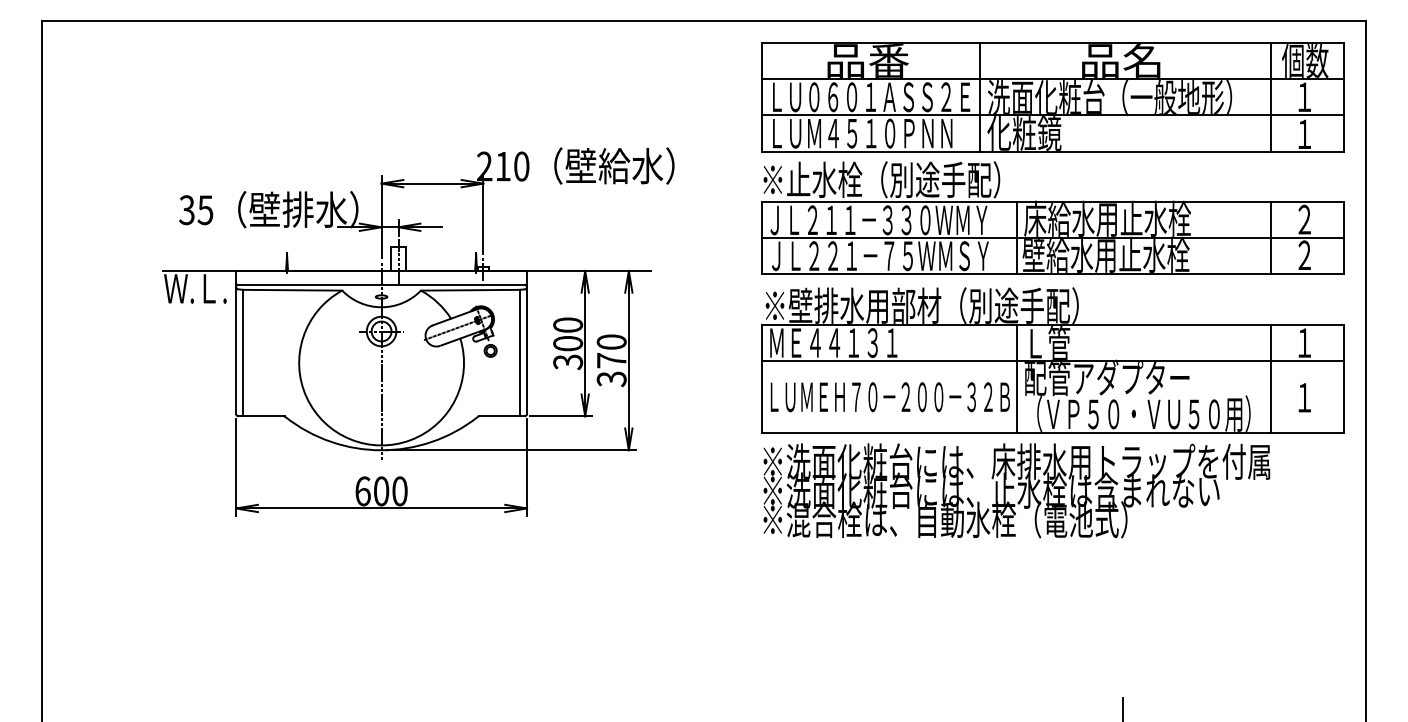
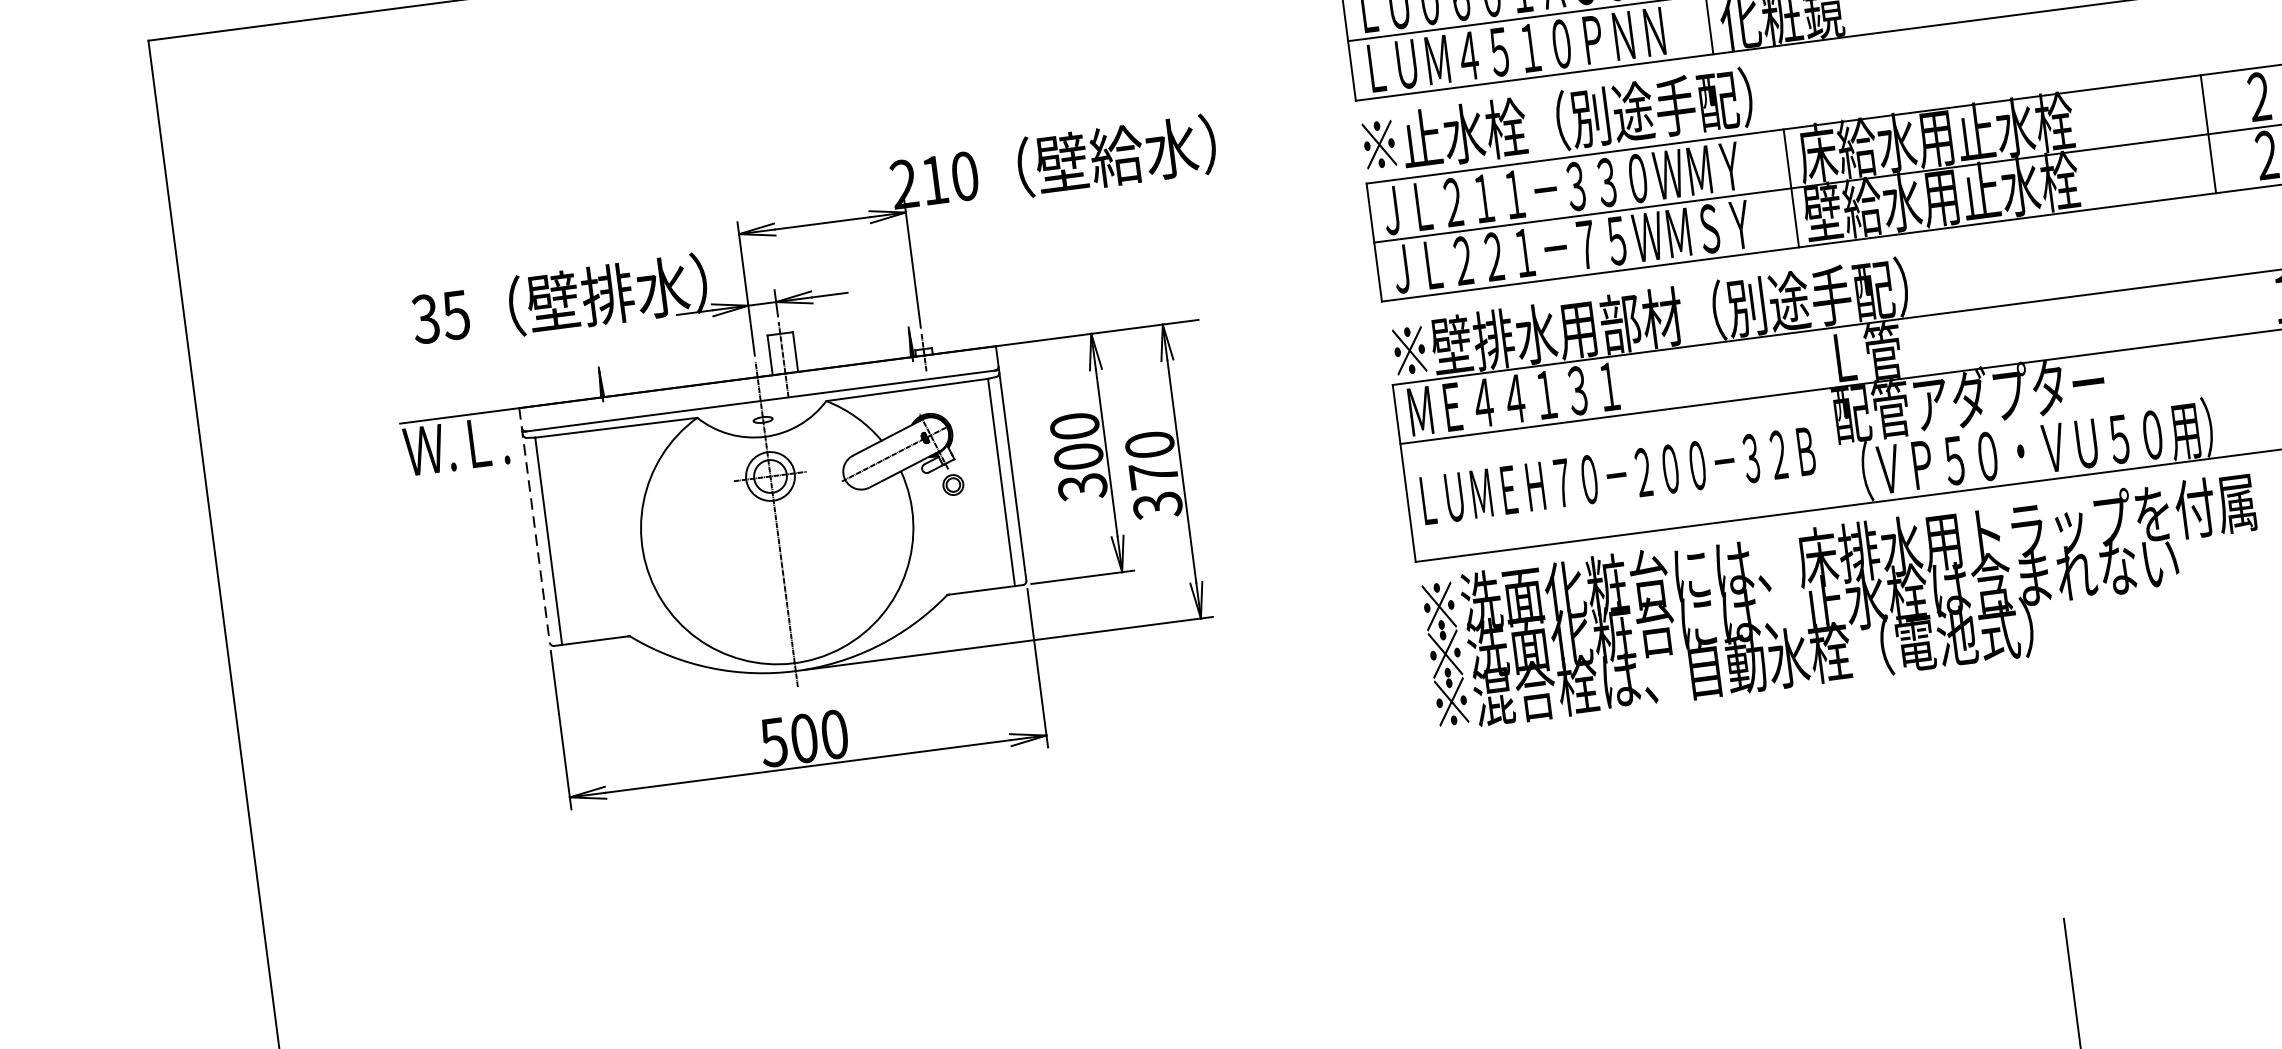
line: (236, 342) -> (535, 525), solid -> dashed
line: (1016, 379) -> (1821, 420), removed
line: (1271, 379) -> (2238, 365), removed
text: (362, 491) -> (773, 742), 600 -> 500

